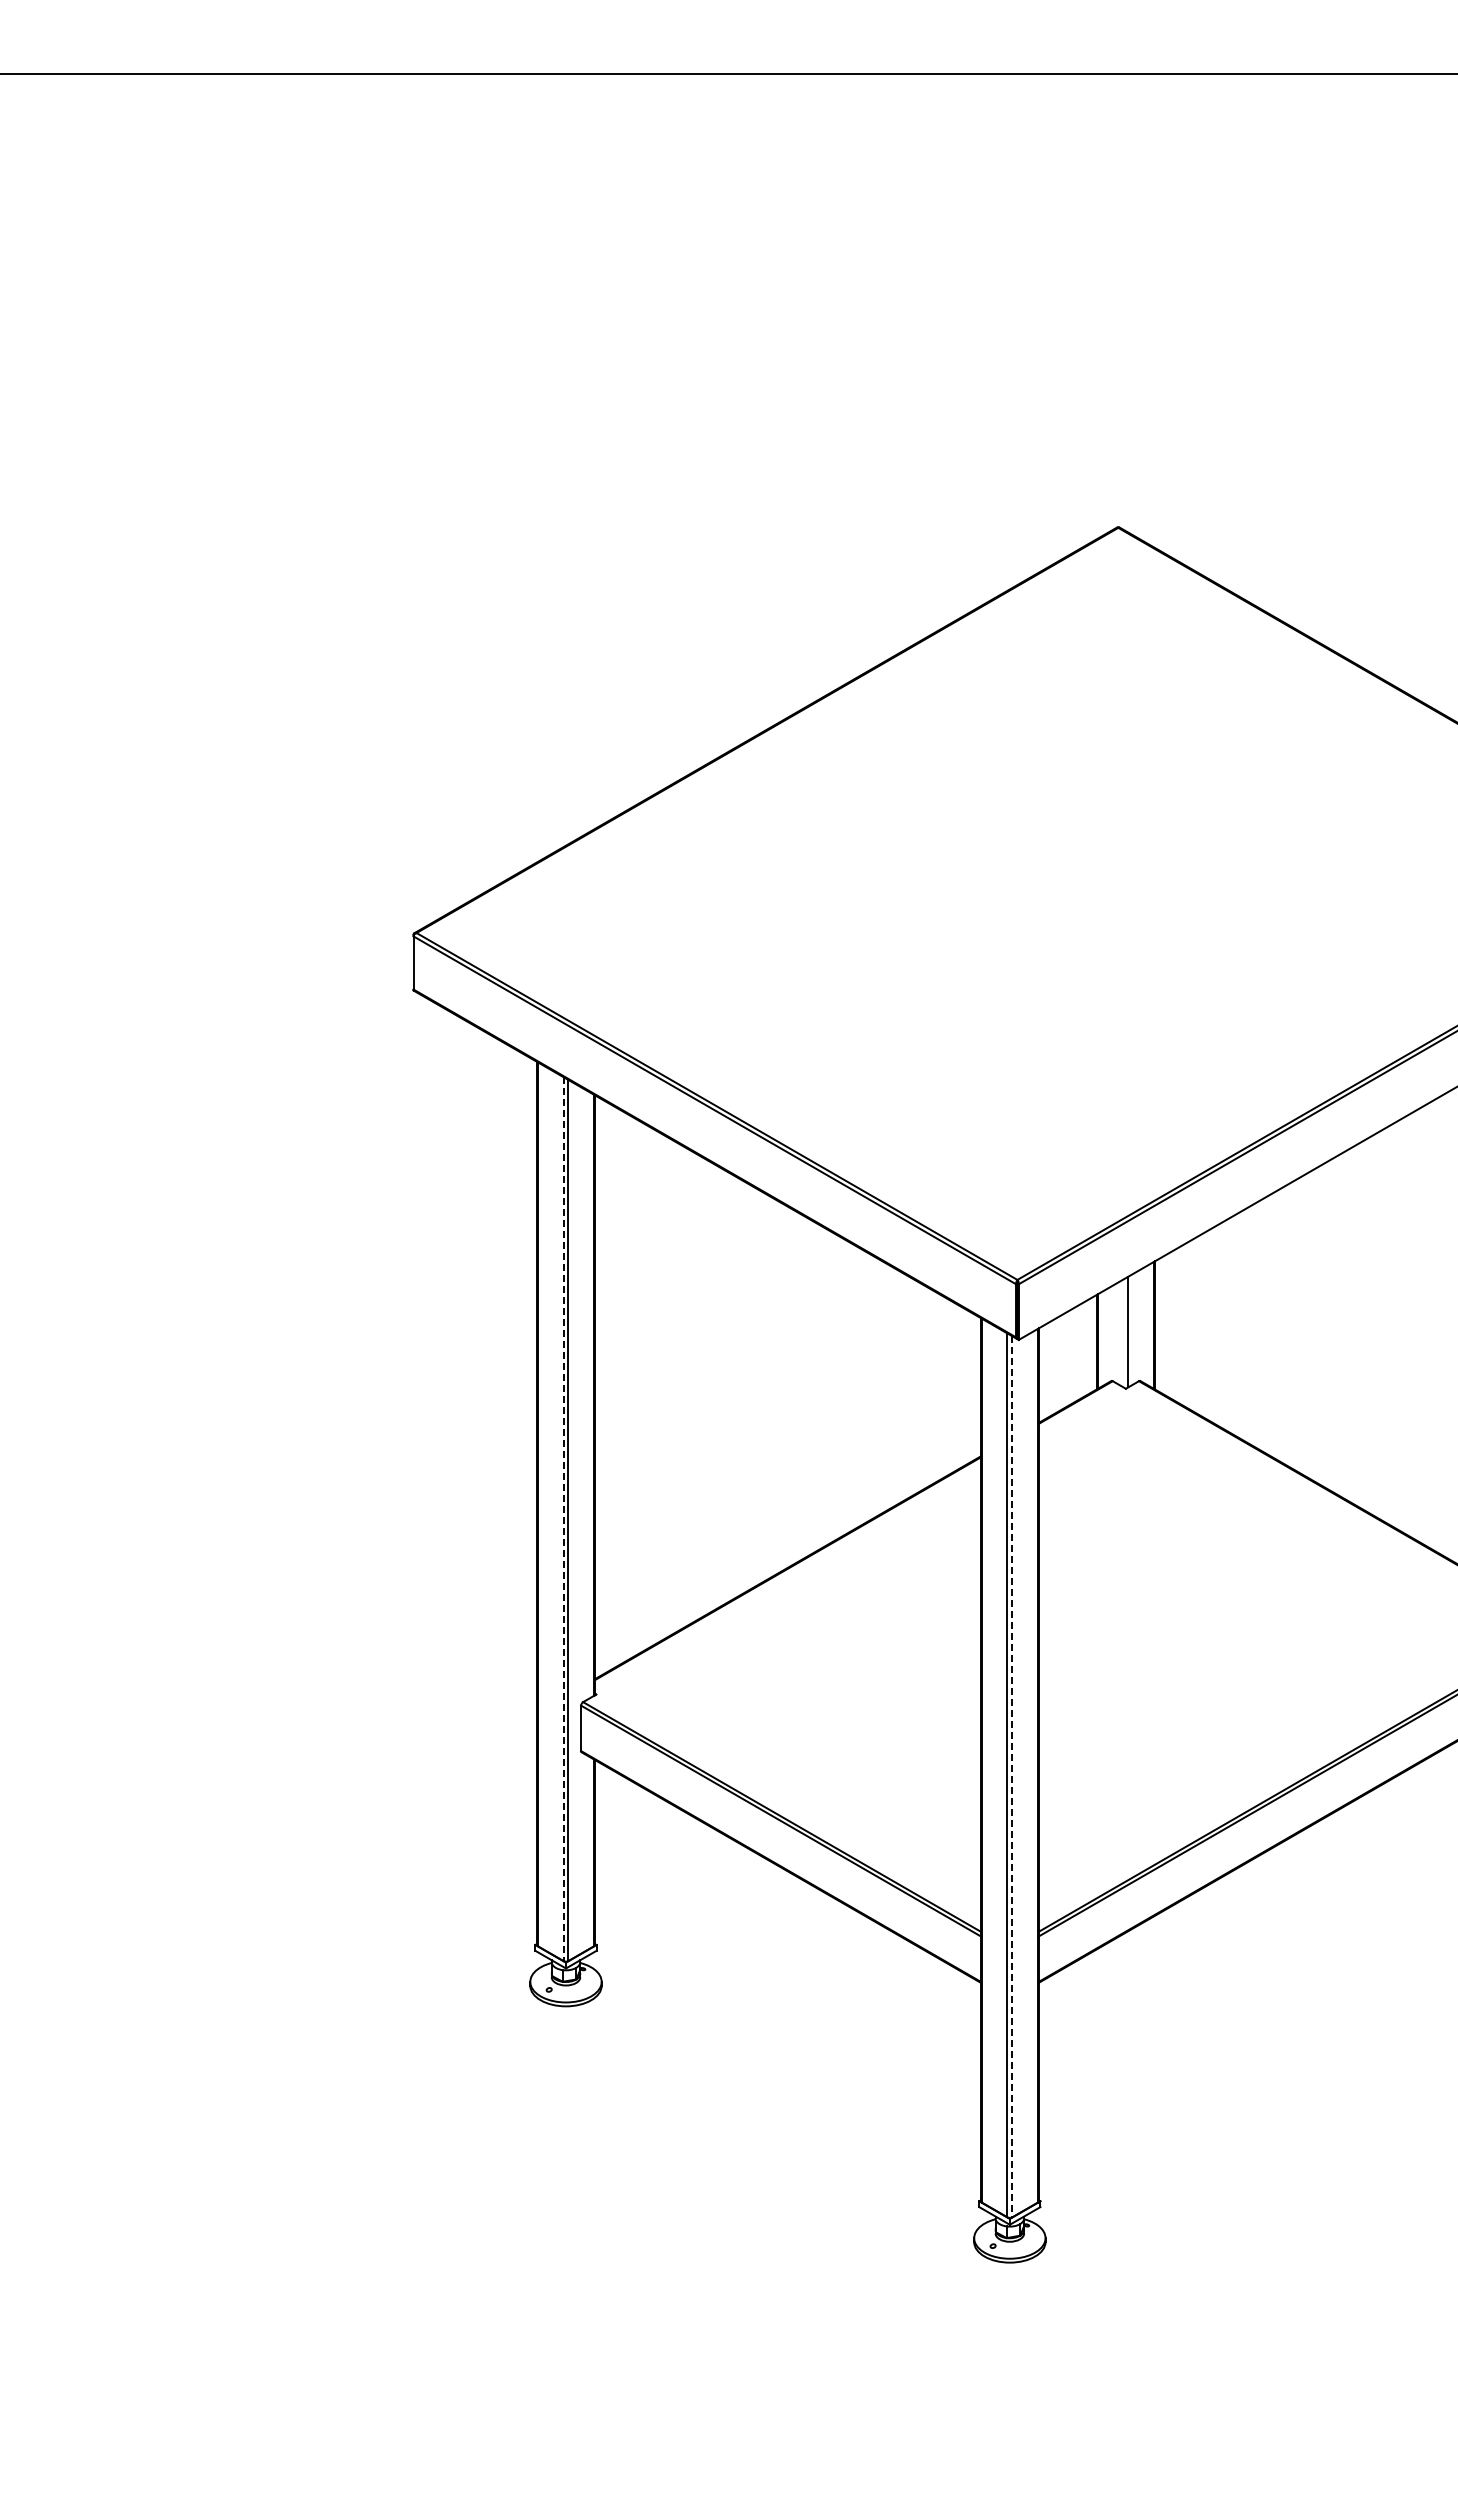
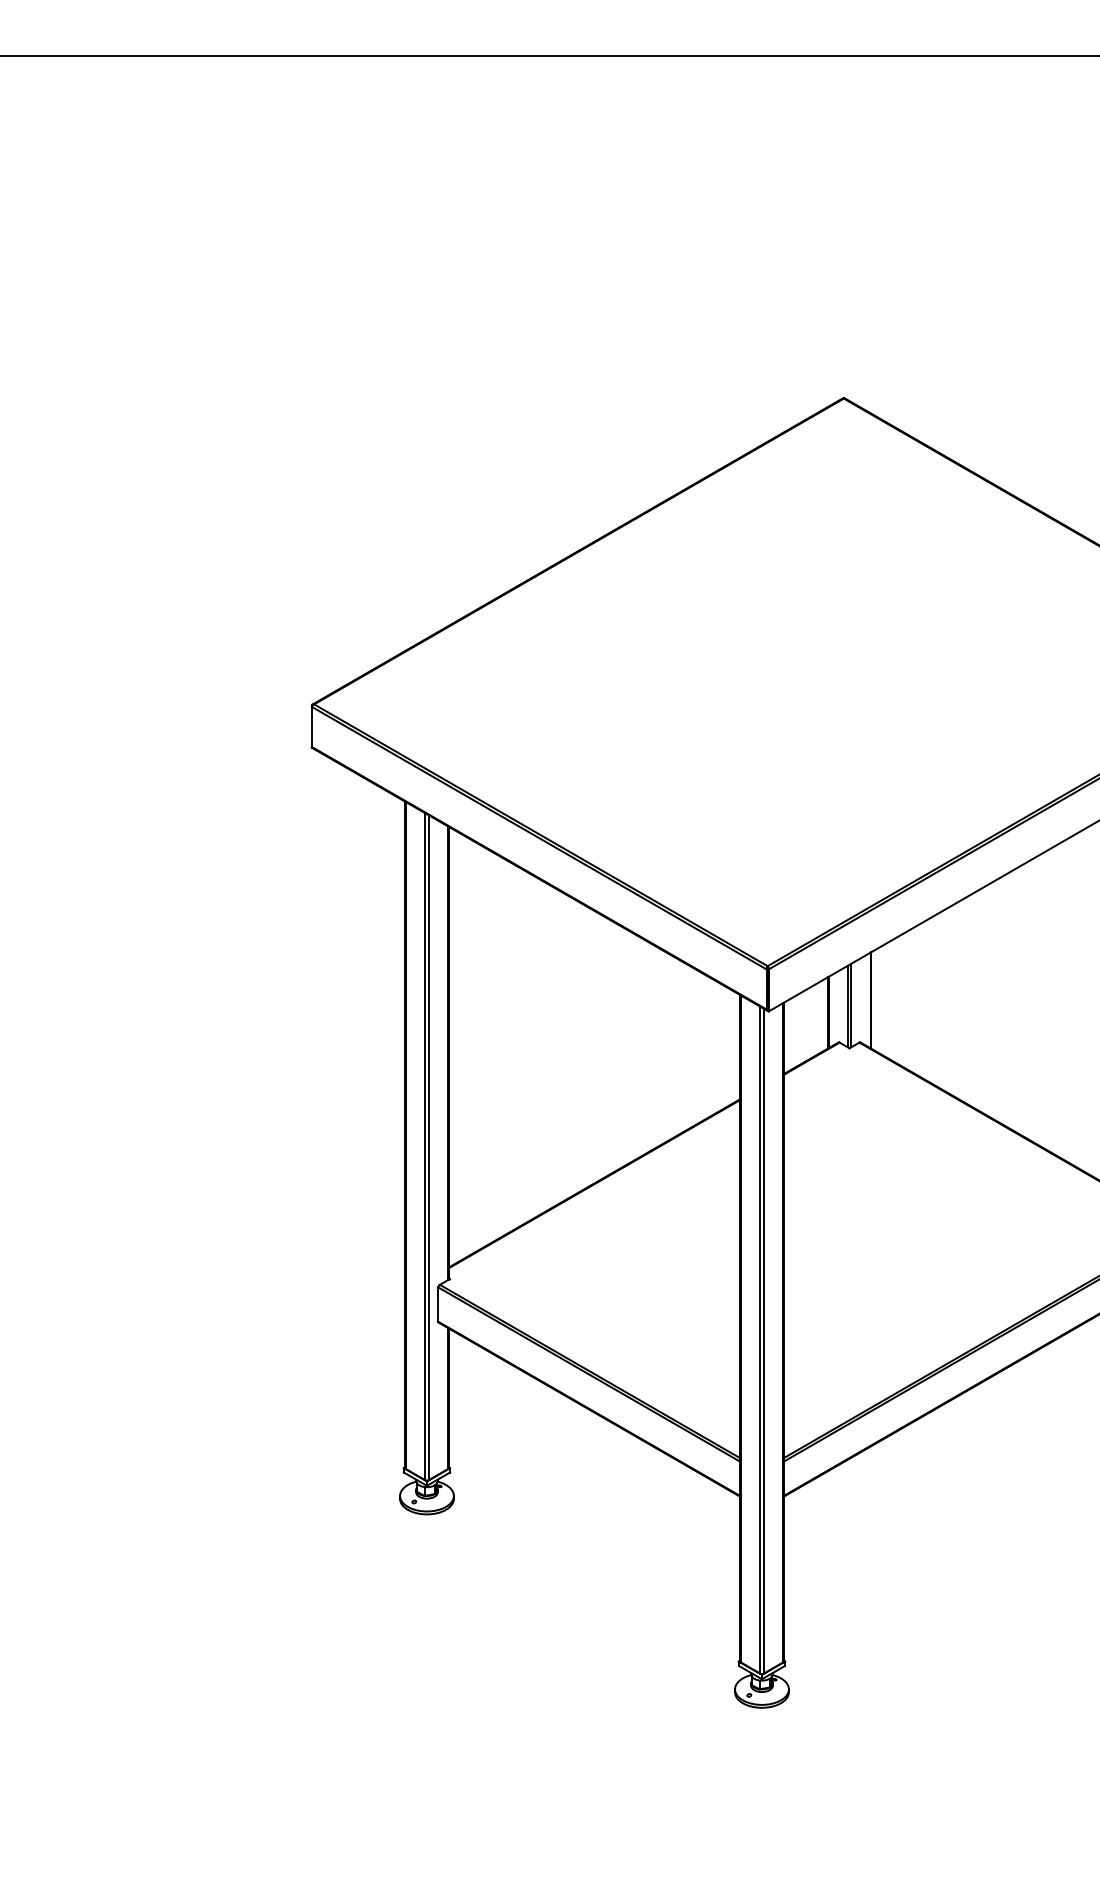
line: (1123, 1333) -> (847, 1006), added
line: (563, 1519) -> (425, 1146), dashed -> solid
line: (1012, 1776) -> (763, 1340), dashed -> solid

